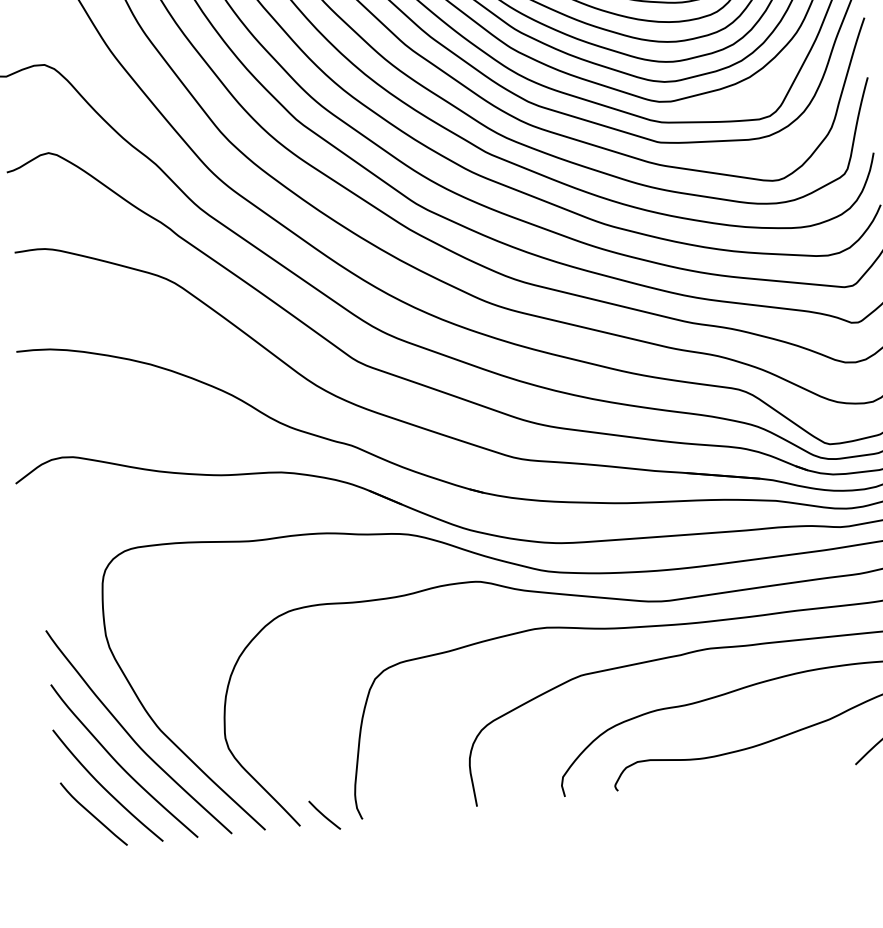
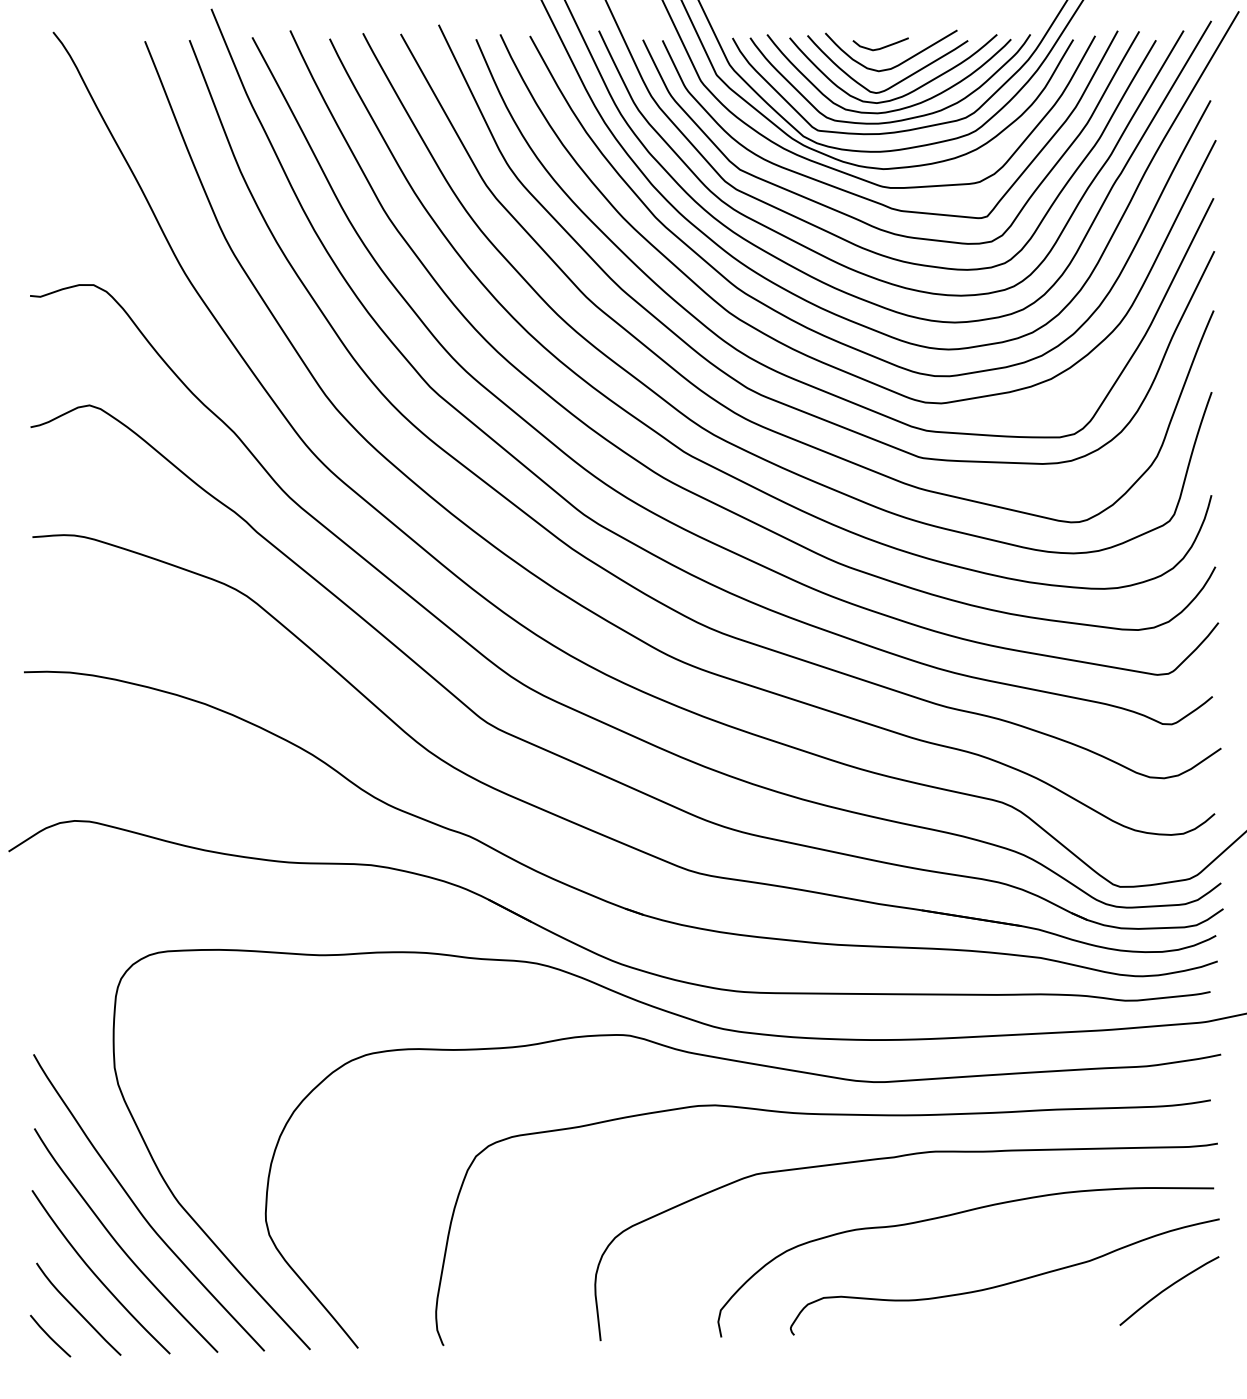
curve: (323, 814) -> (49, 1335), moved

